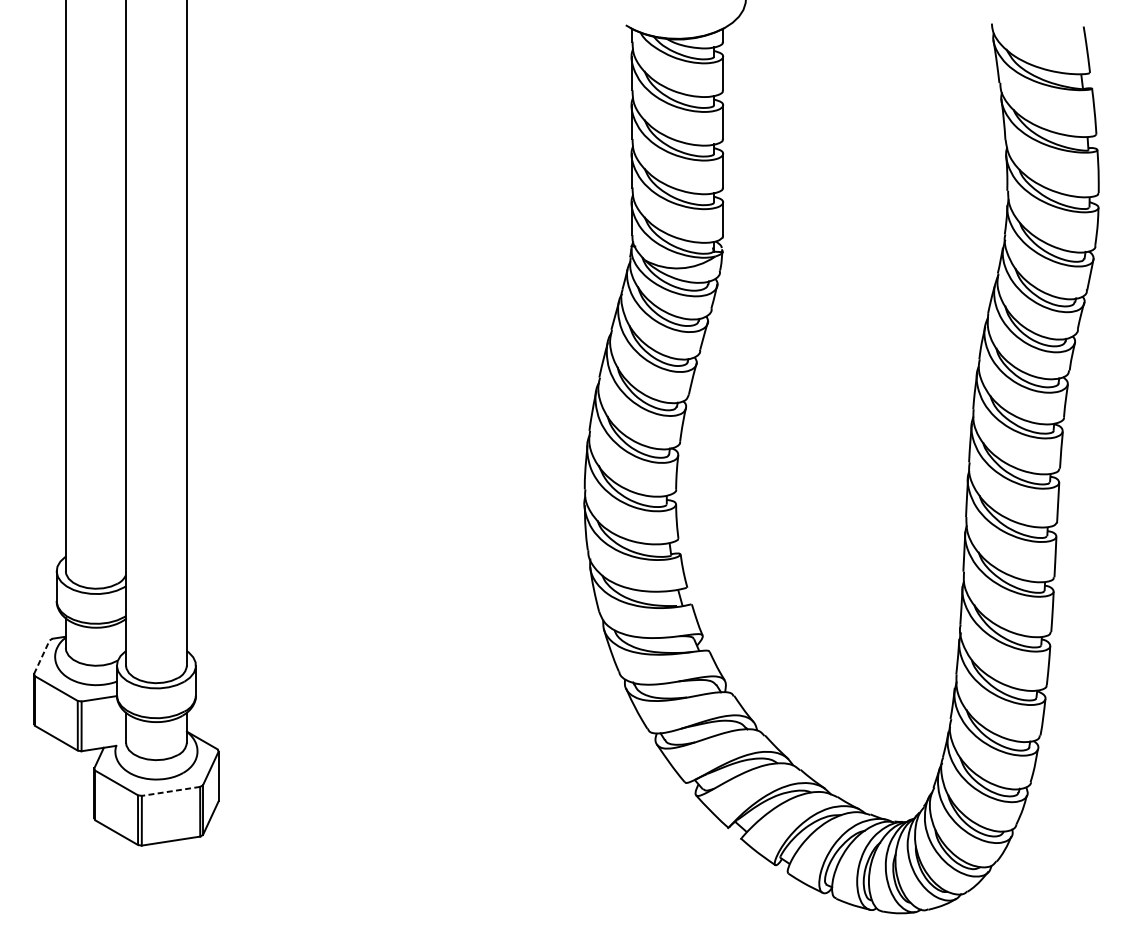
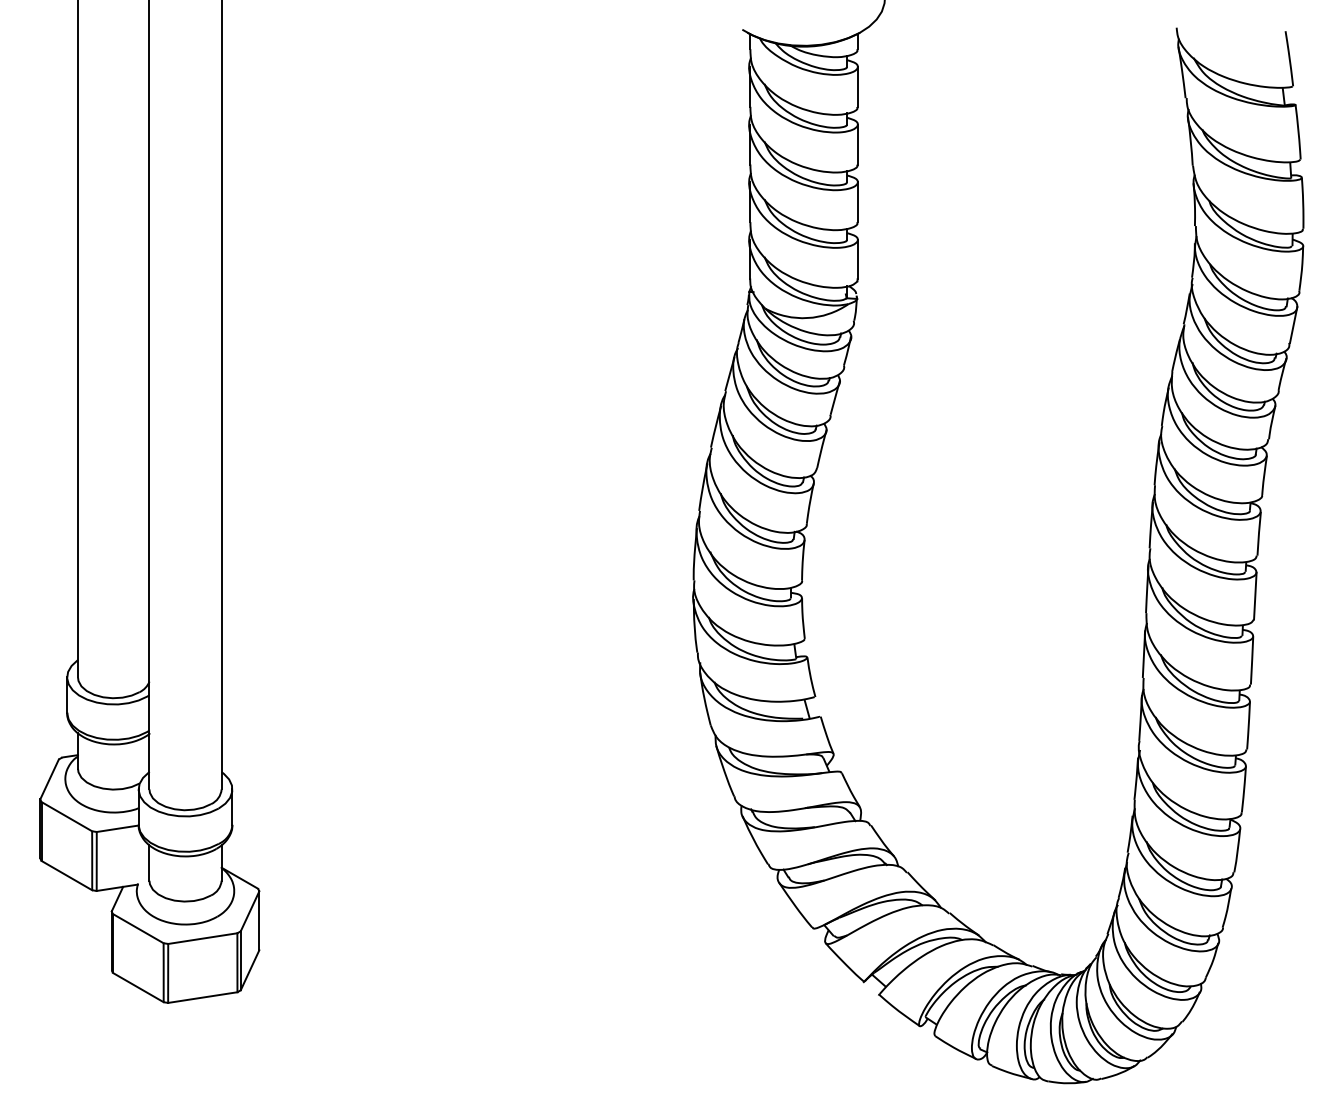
line: (41, 656) -> (49, 778), dashed -> solid
line: (170, 791) -> (202, 938), dashed -> solid

